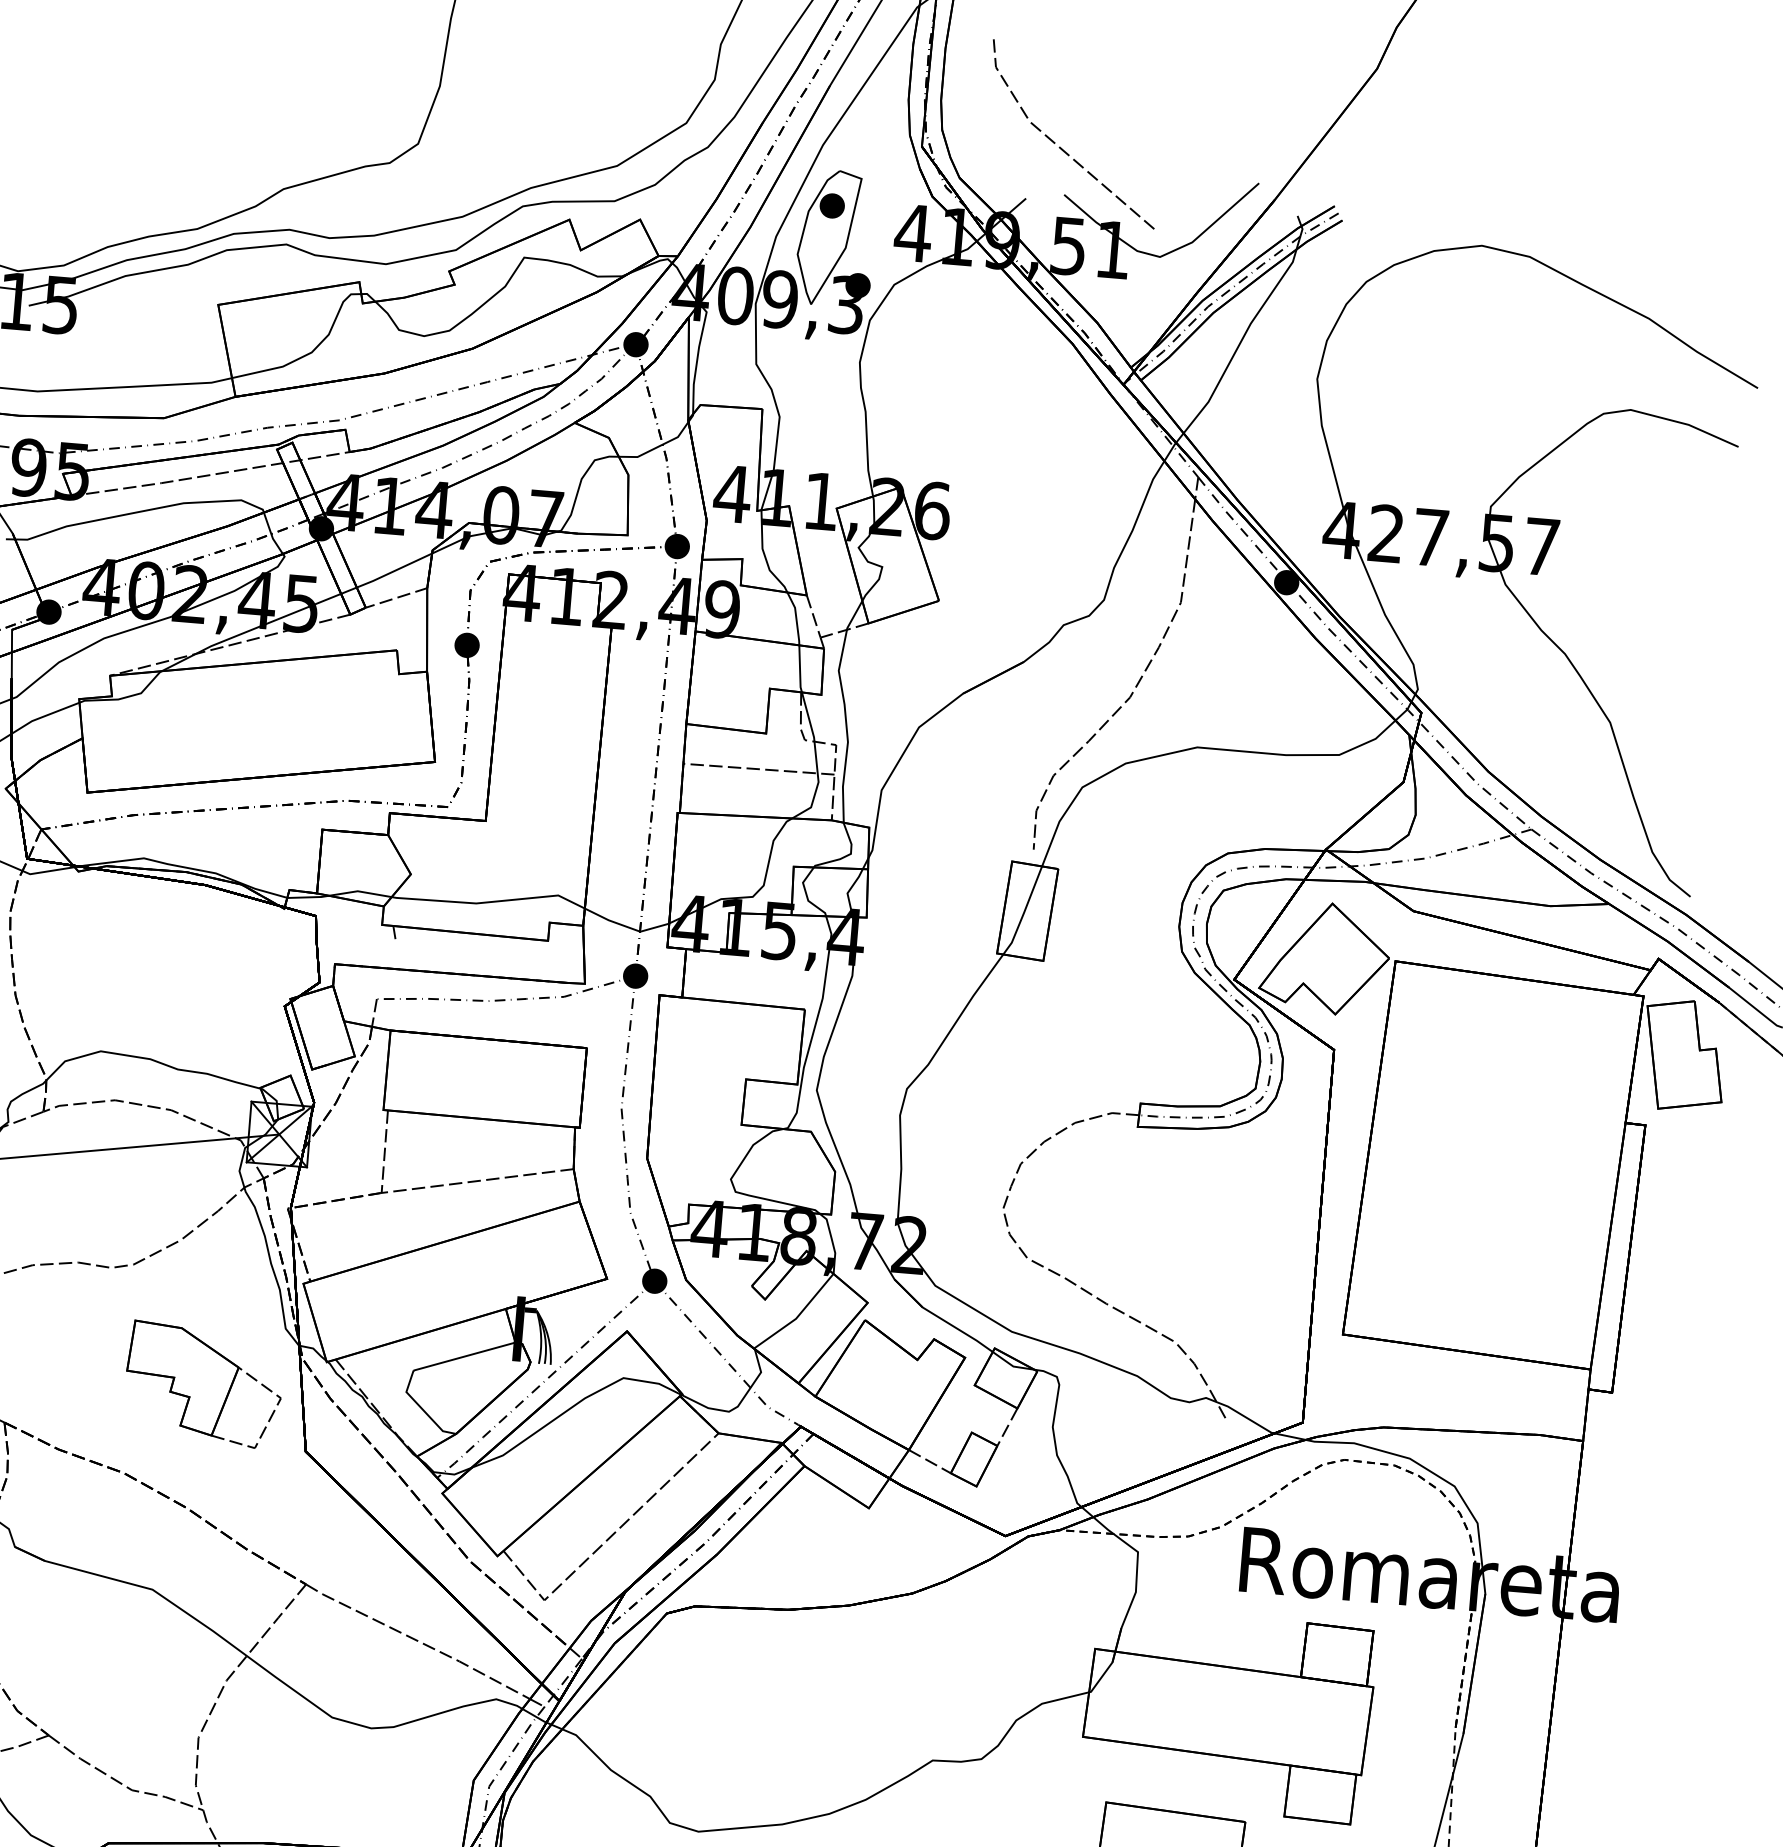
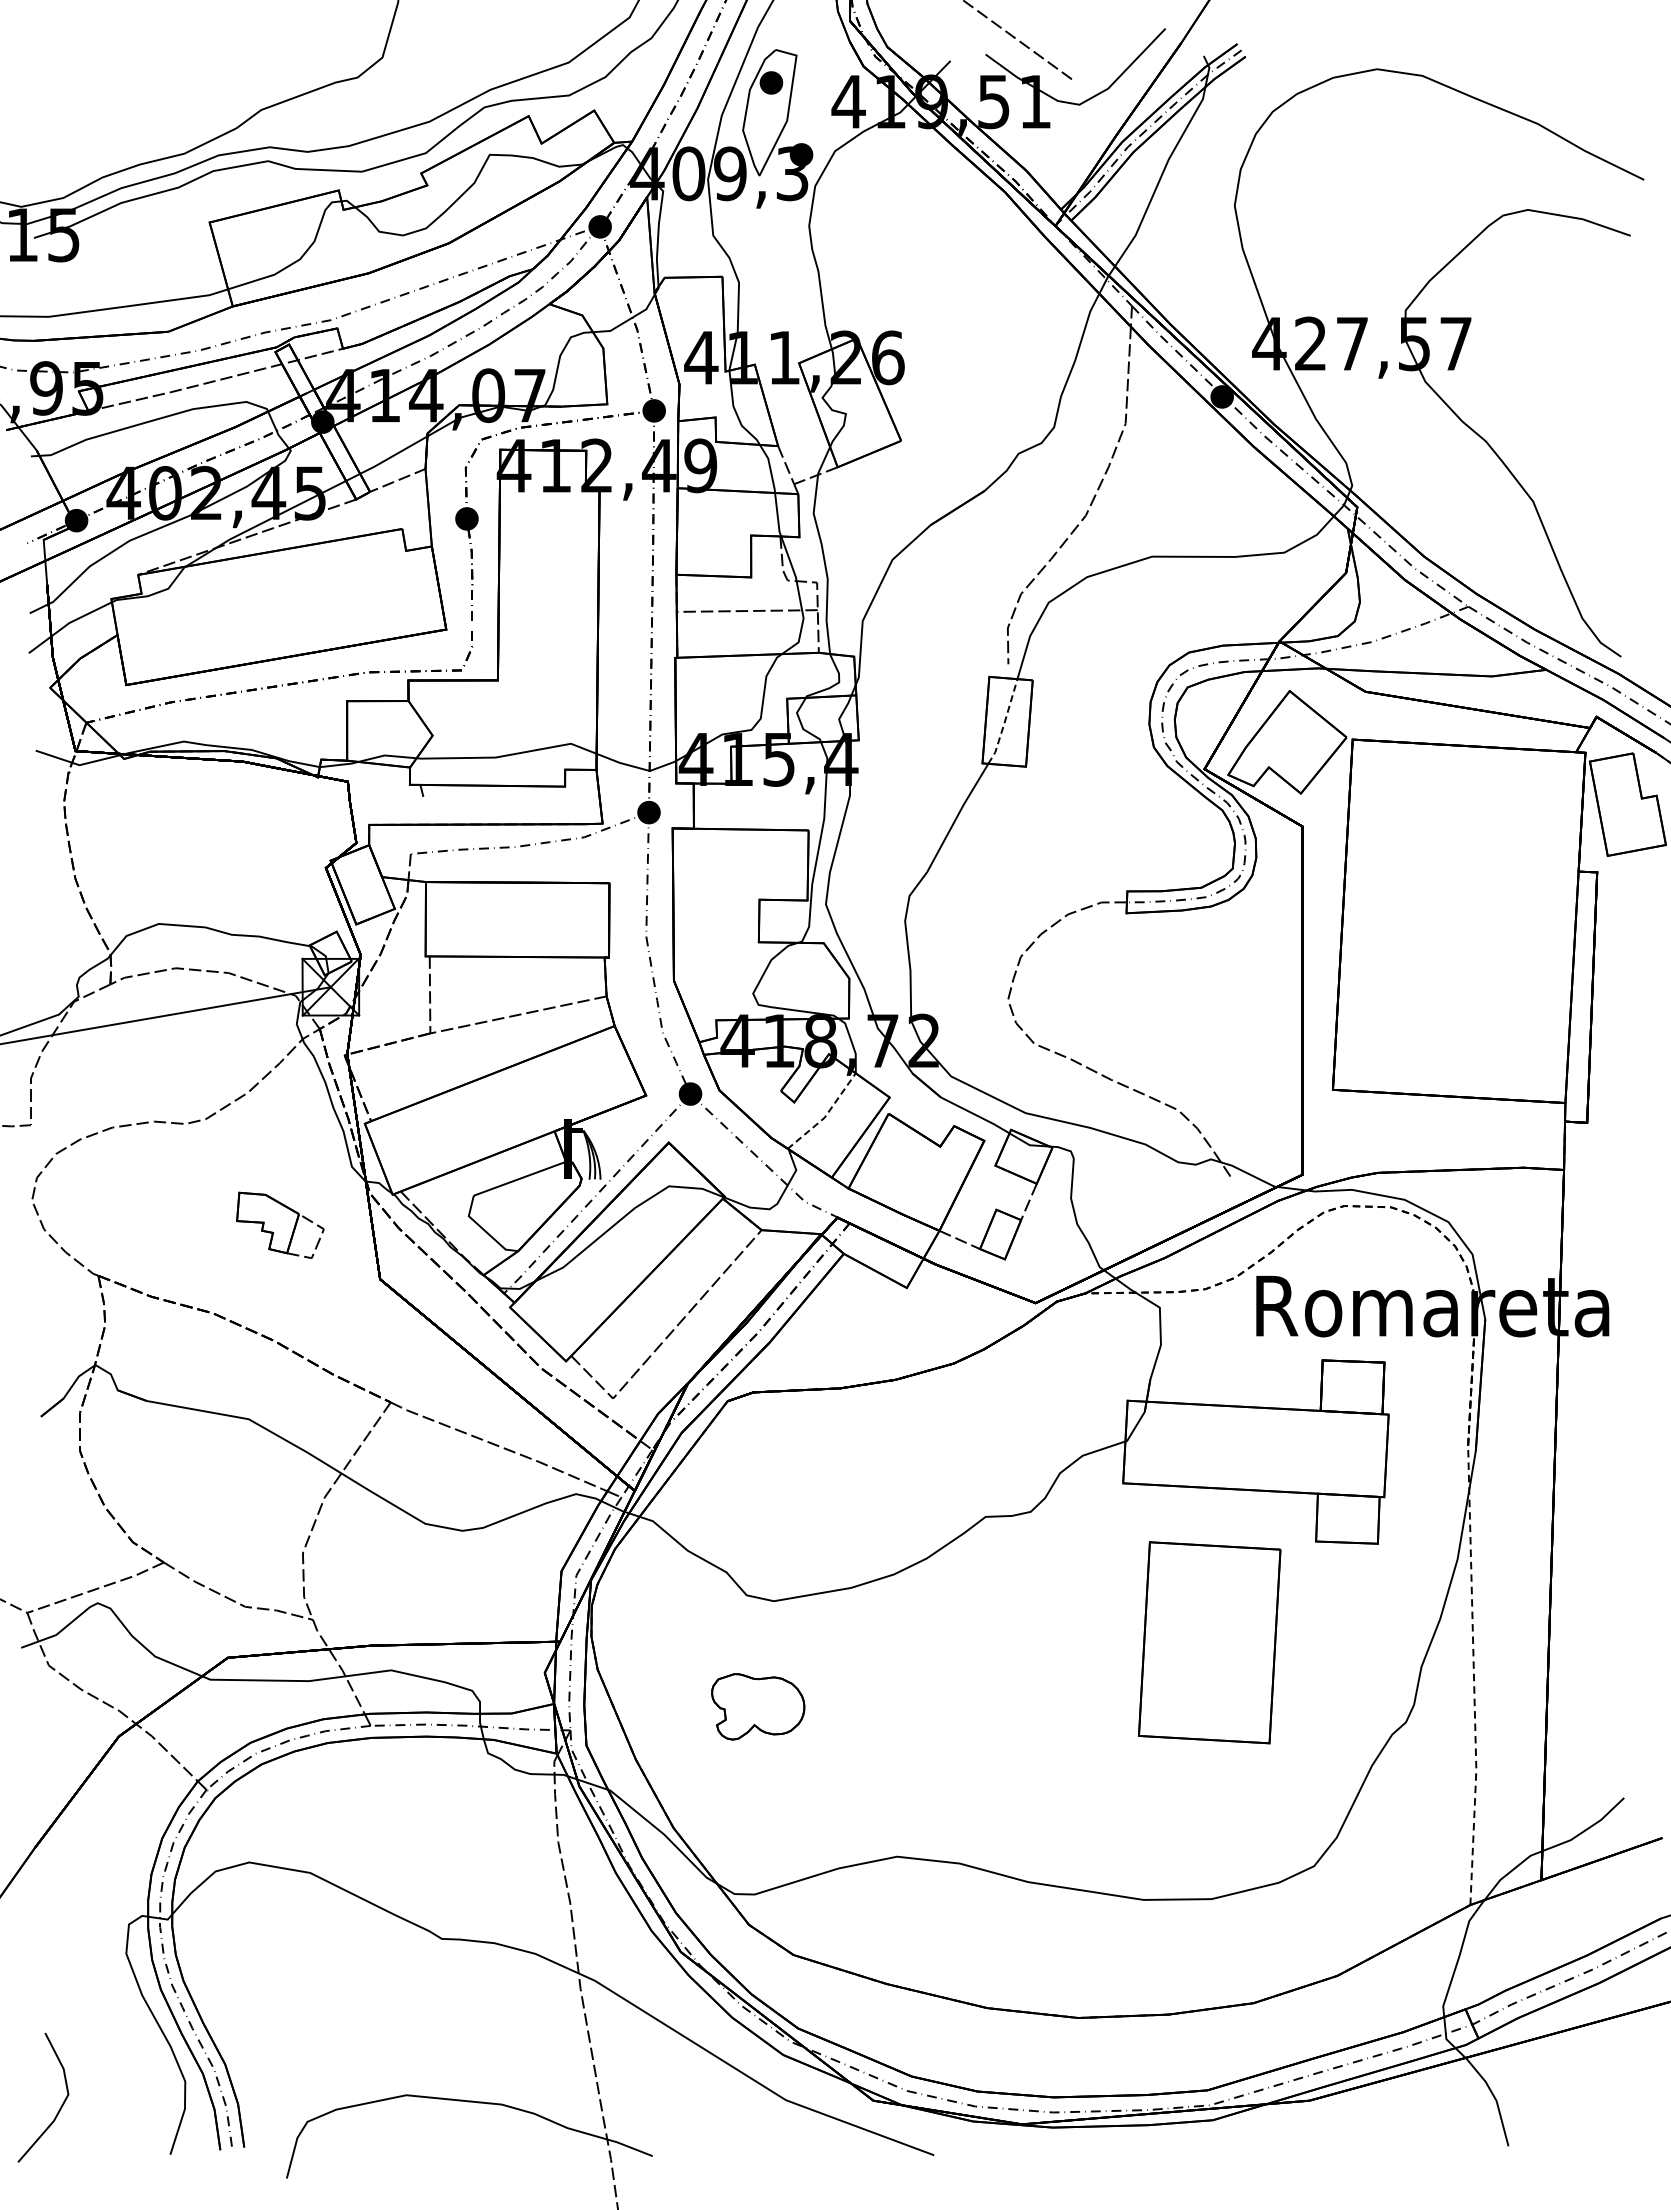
line: (1024, 912) -> (1004, 723), solid -> dashed
line: (797, 1317) -> (825, 1116), solid -> dashed
part: (203, 1385) -> (280, 1225), size x0.6

